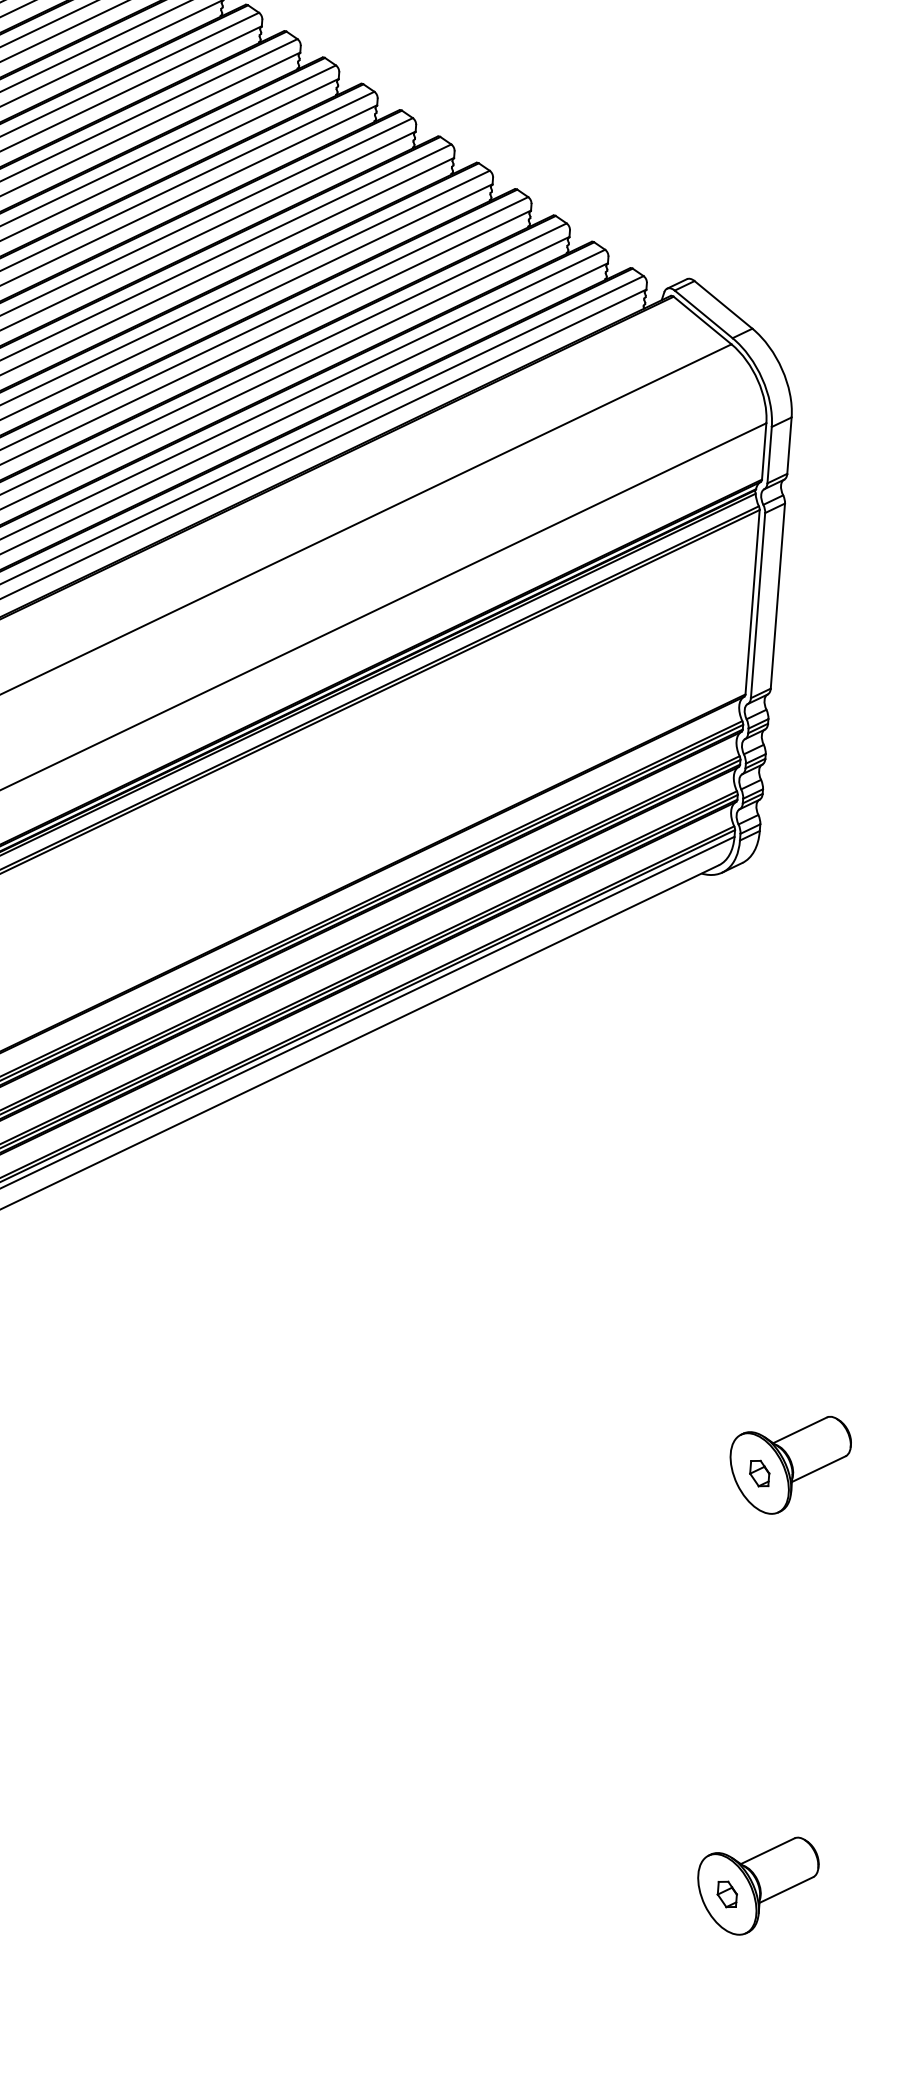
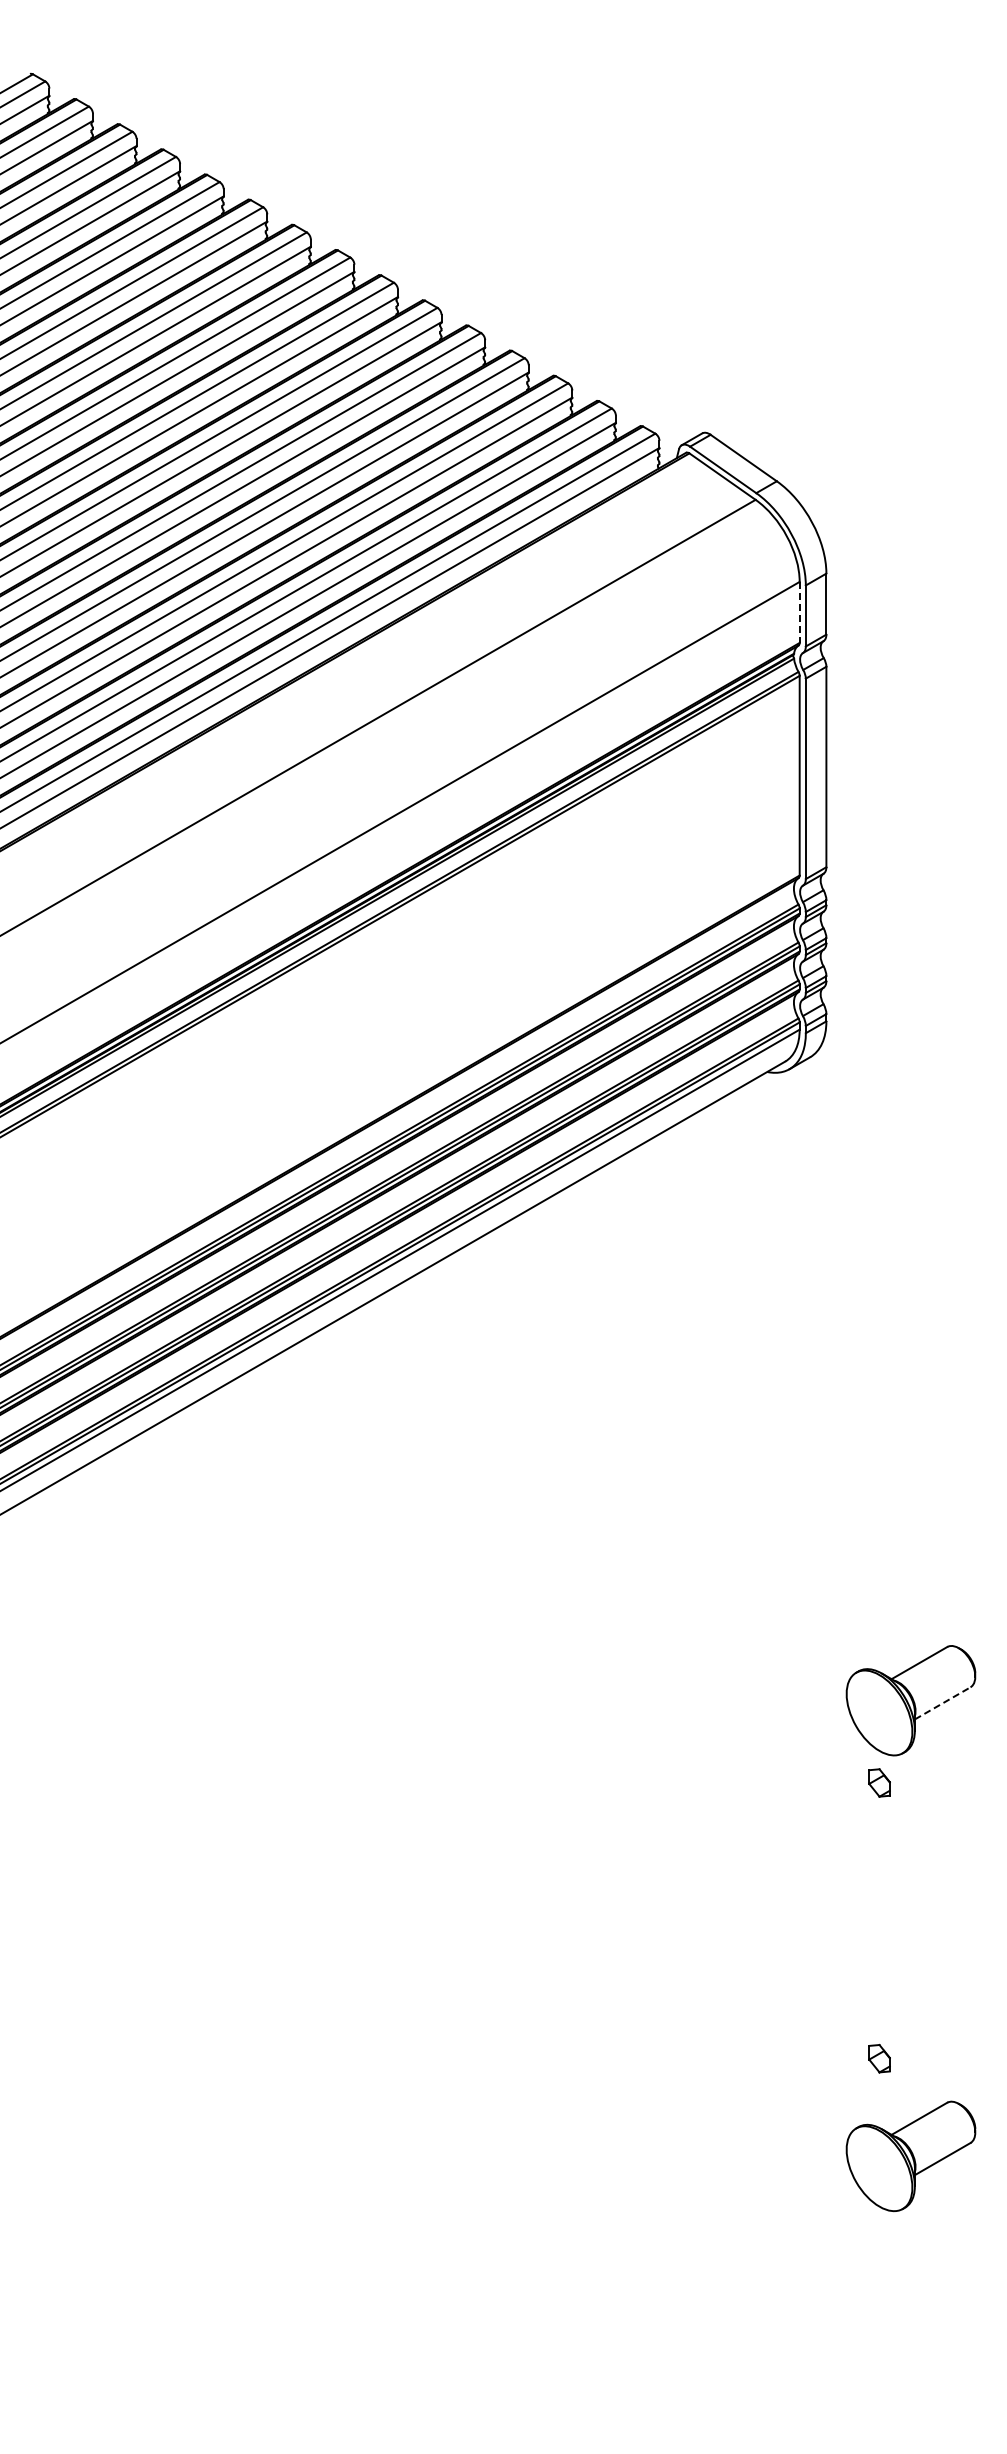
line: (764, 451) -> (799, 612), solid -> dashed
line: (819, 1469) -> (943, 1703), solid -> dashed
part: (759, 1473) -> (879, 1782), moved
part: (727, 1894) -> (879, 2058), moved

